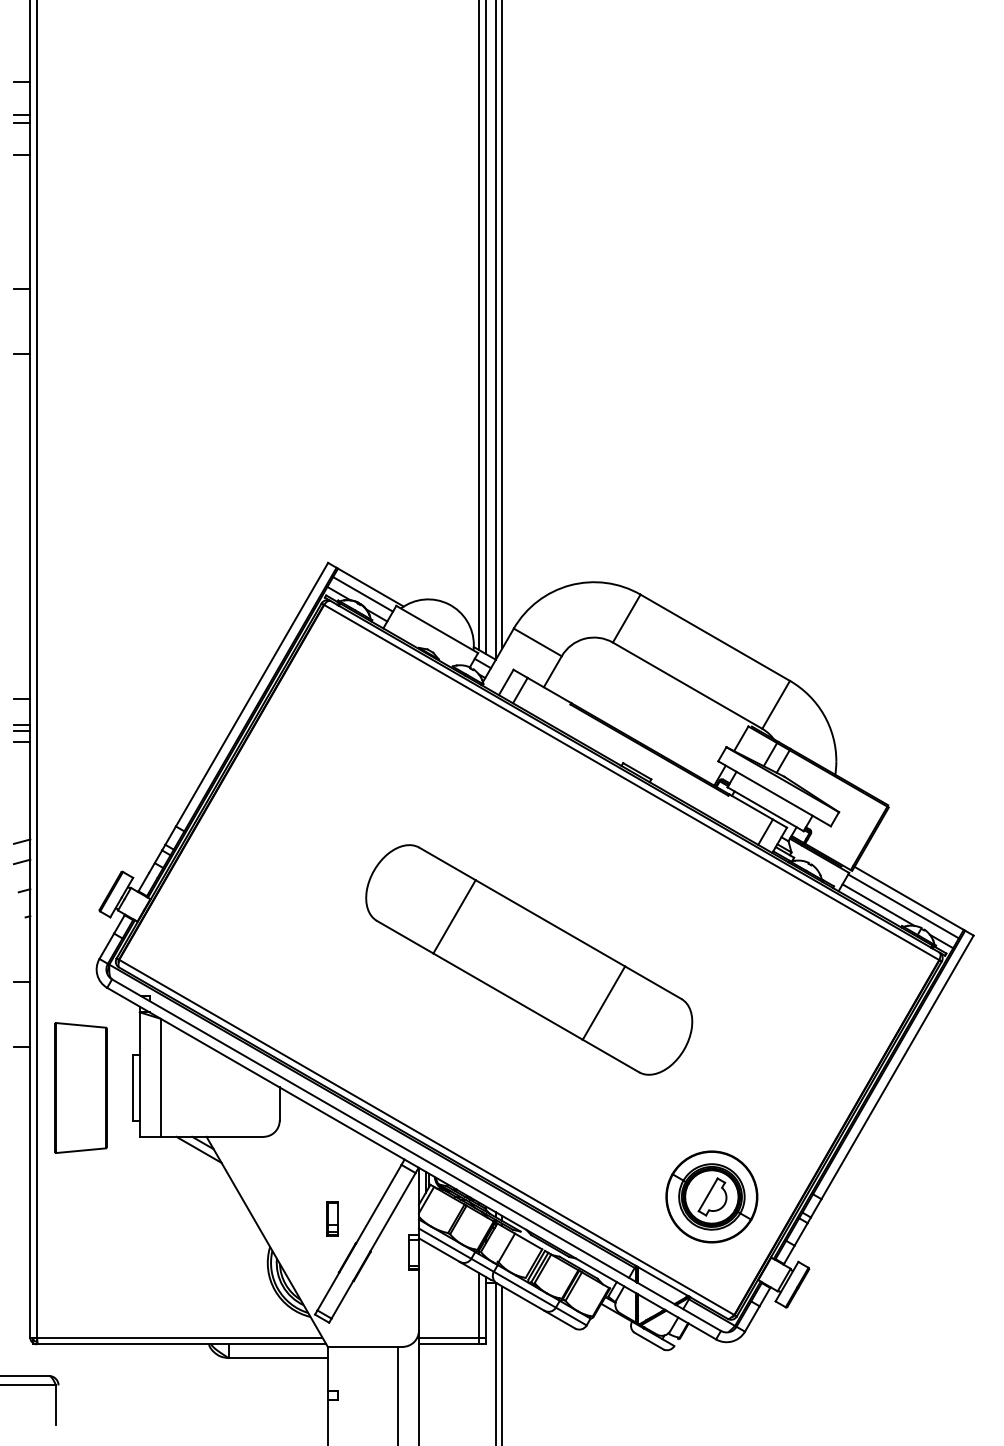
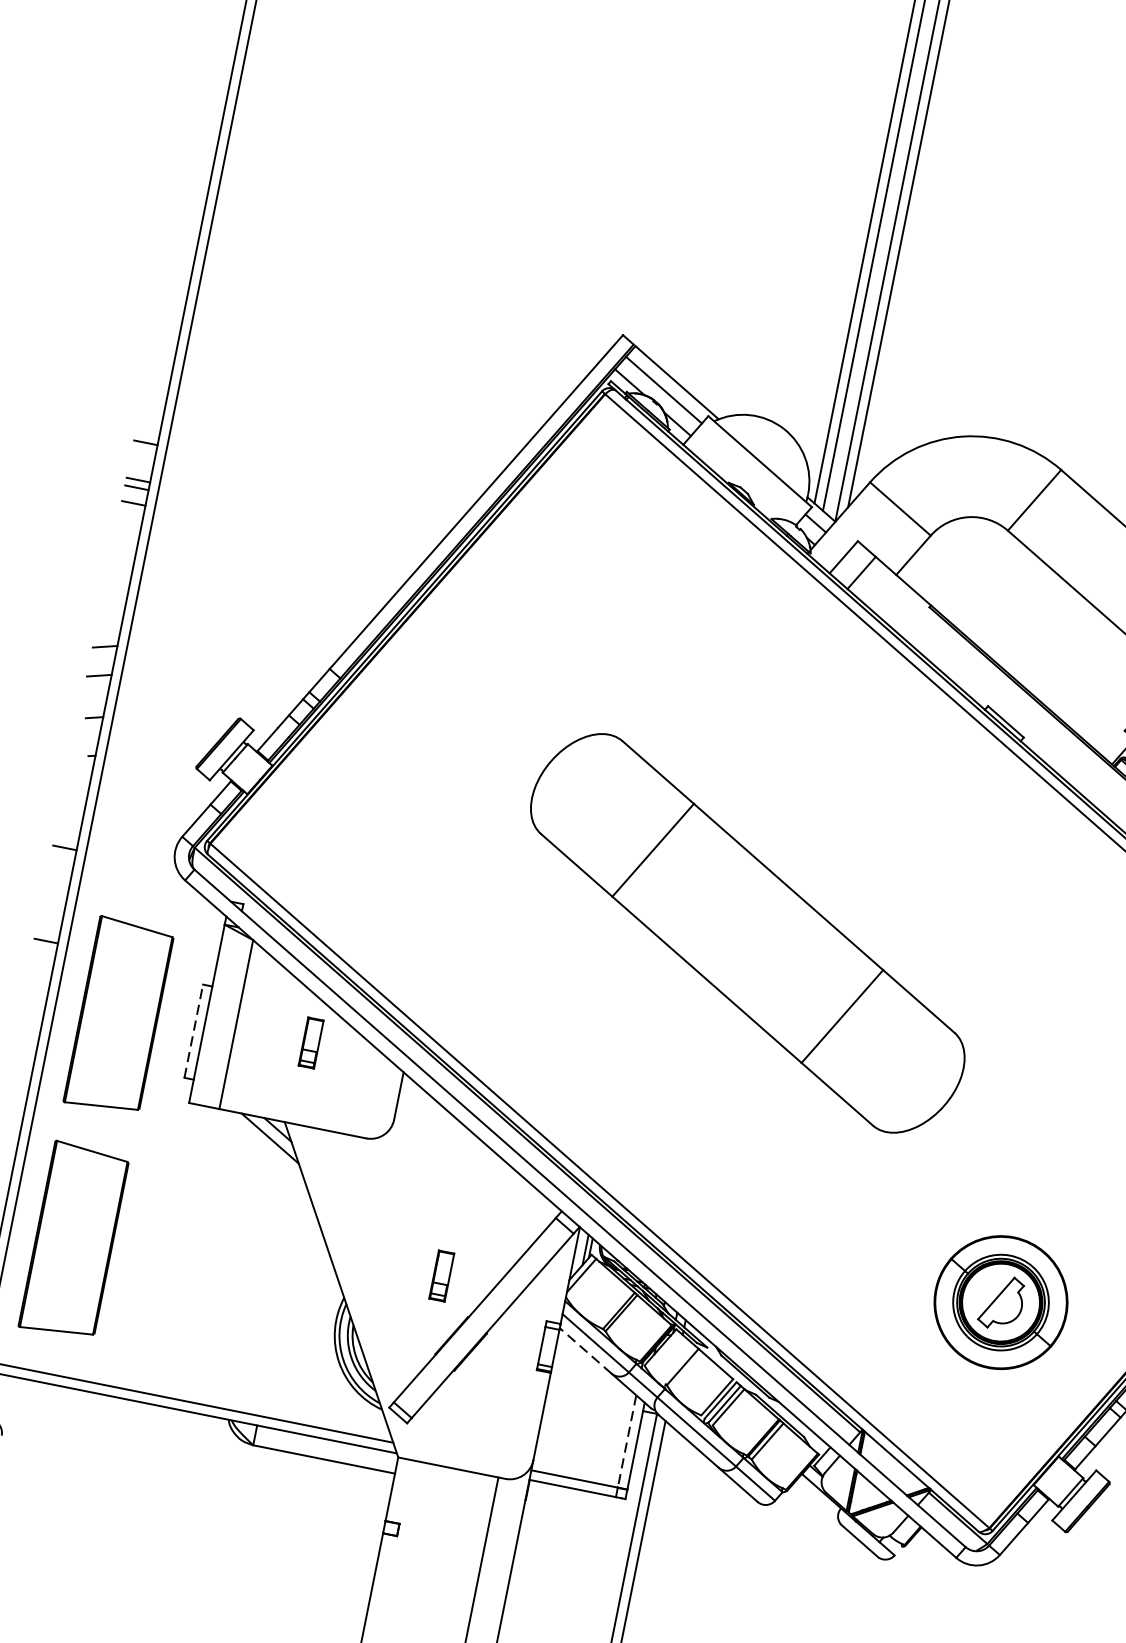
part: (529, 959) -> (748, 932), moved
part: (213, 1079) -> (311, 1041), added
line: (133, 1088) -> (193, 1031), solid -> dashed
part: (711, 1196) -> (1000, 1301), moved
part: (80, 1244) -> (73, 1240), added
line: (439, 1250) -> (585, 1351), solid -> dashed
line: (479, 1305) -> (627, 1441), solid -> dashed

